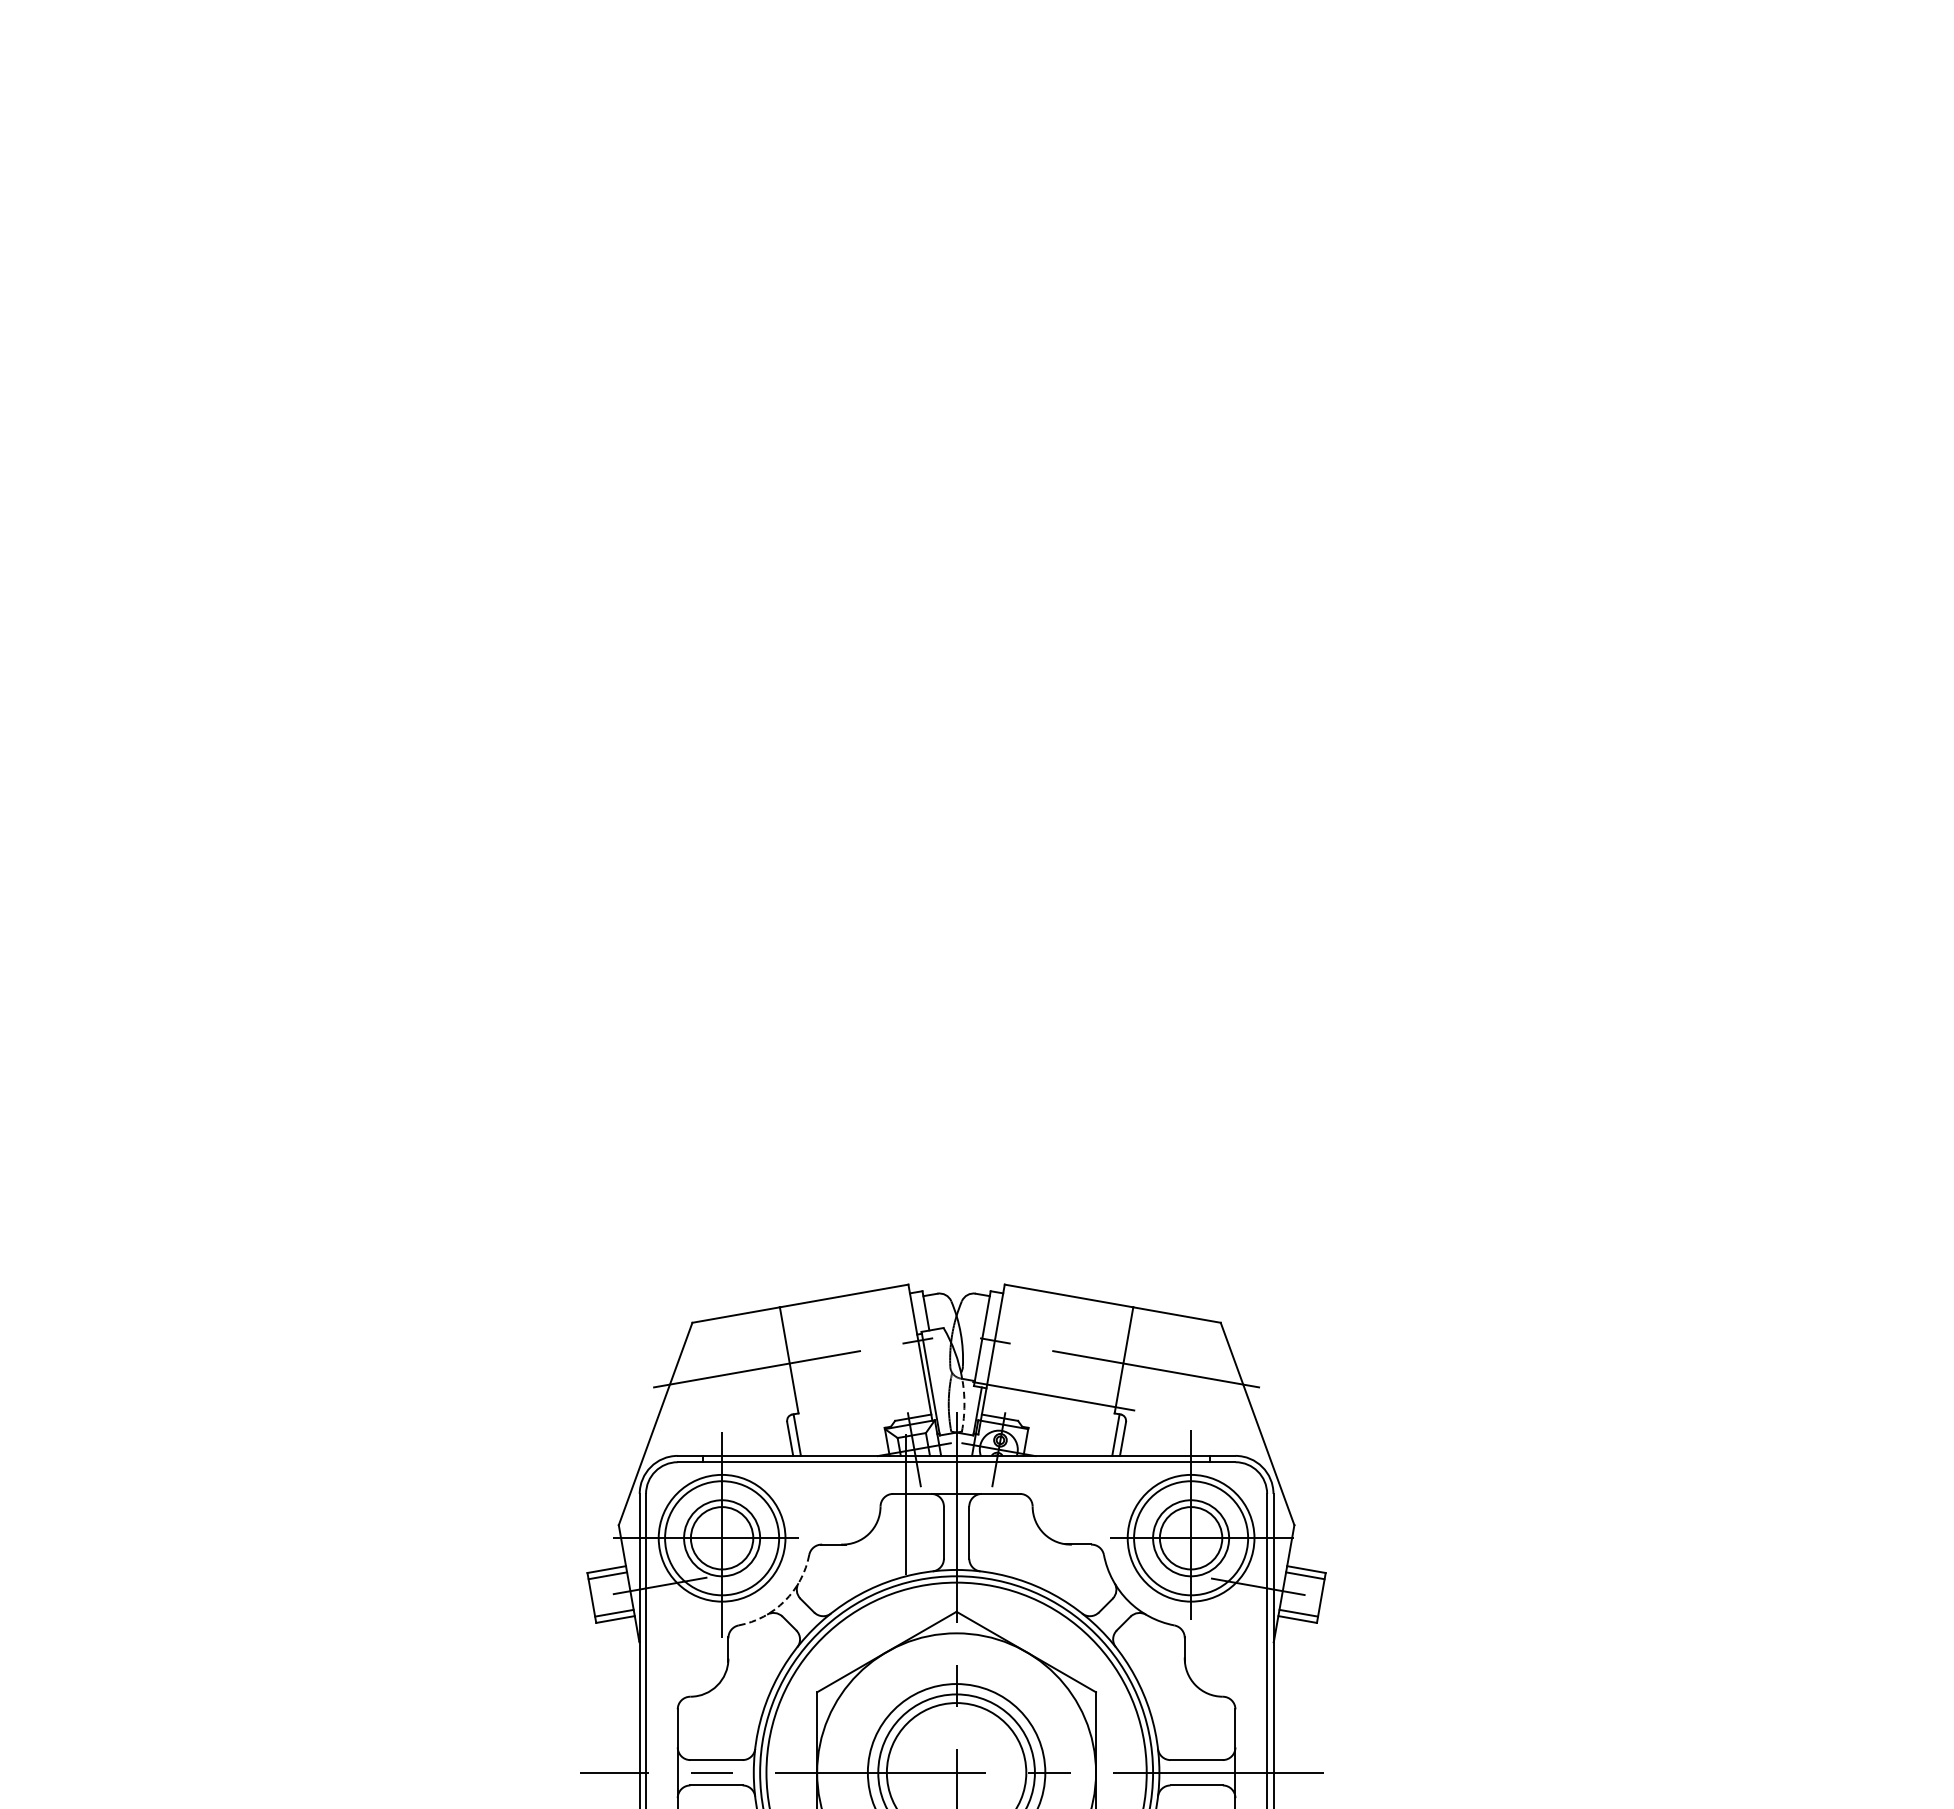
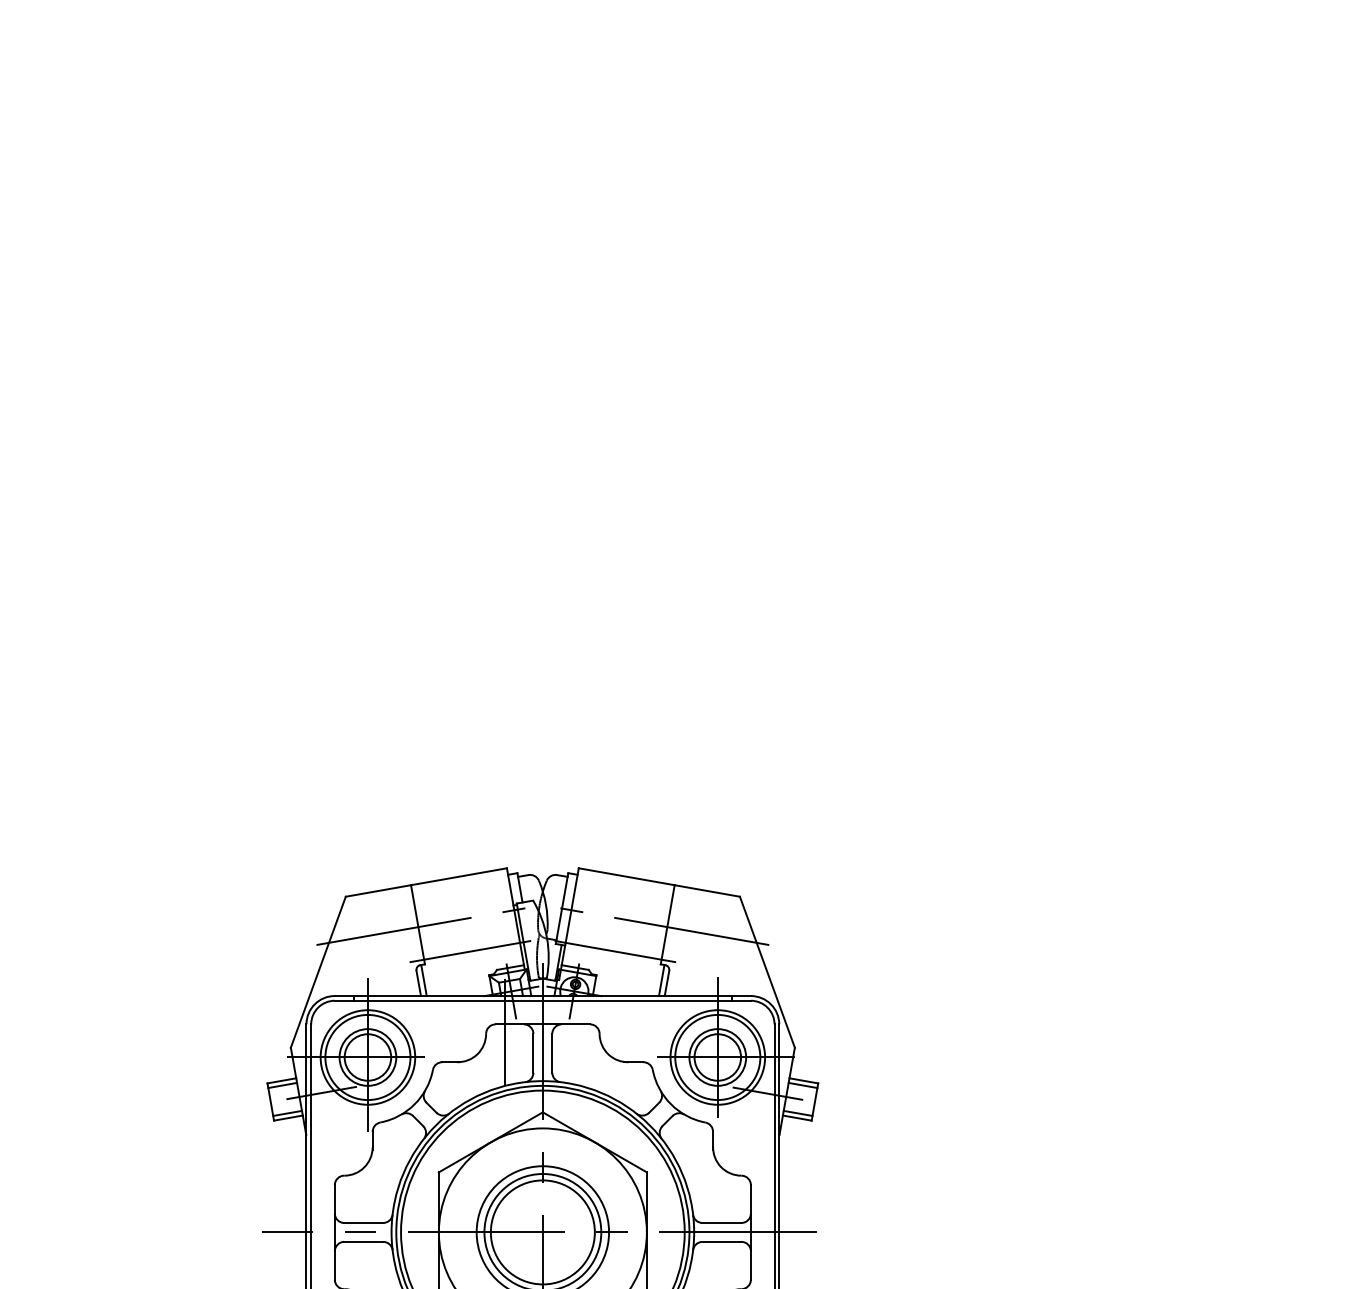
line: (859, 1395) -> (470, 950), added
arc: (964, 1404) -> (548, 957), dashed -> solid
arc: (784, 1601) -> (414, 1104), dashed -> solid

